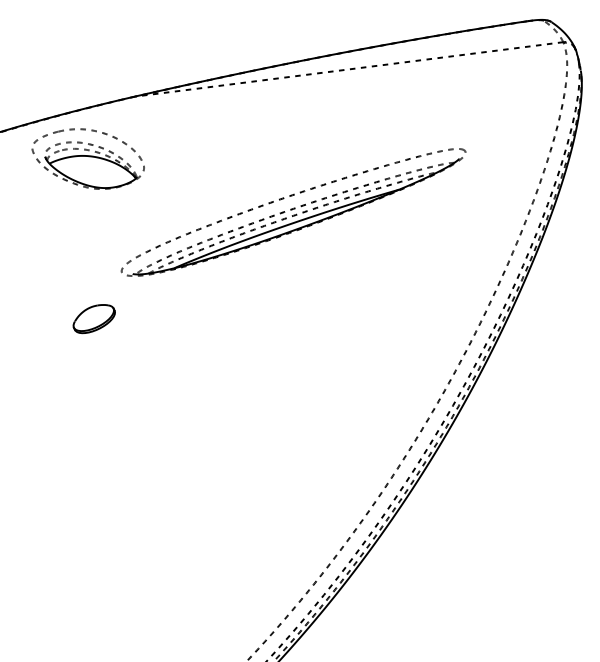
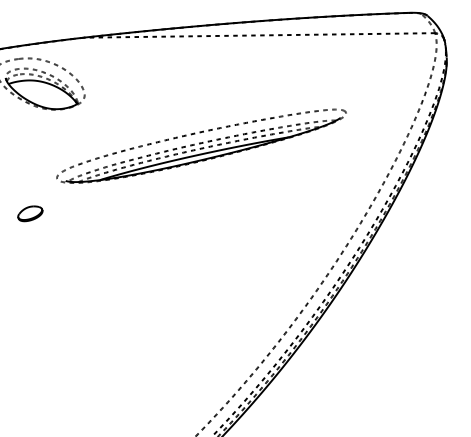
part: (93, 319) -> (29, 214), size x0.7

